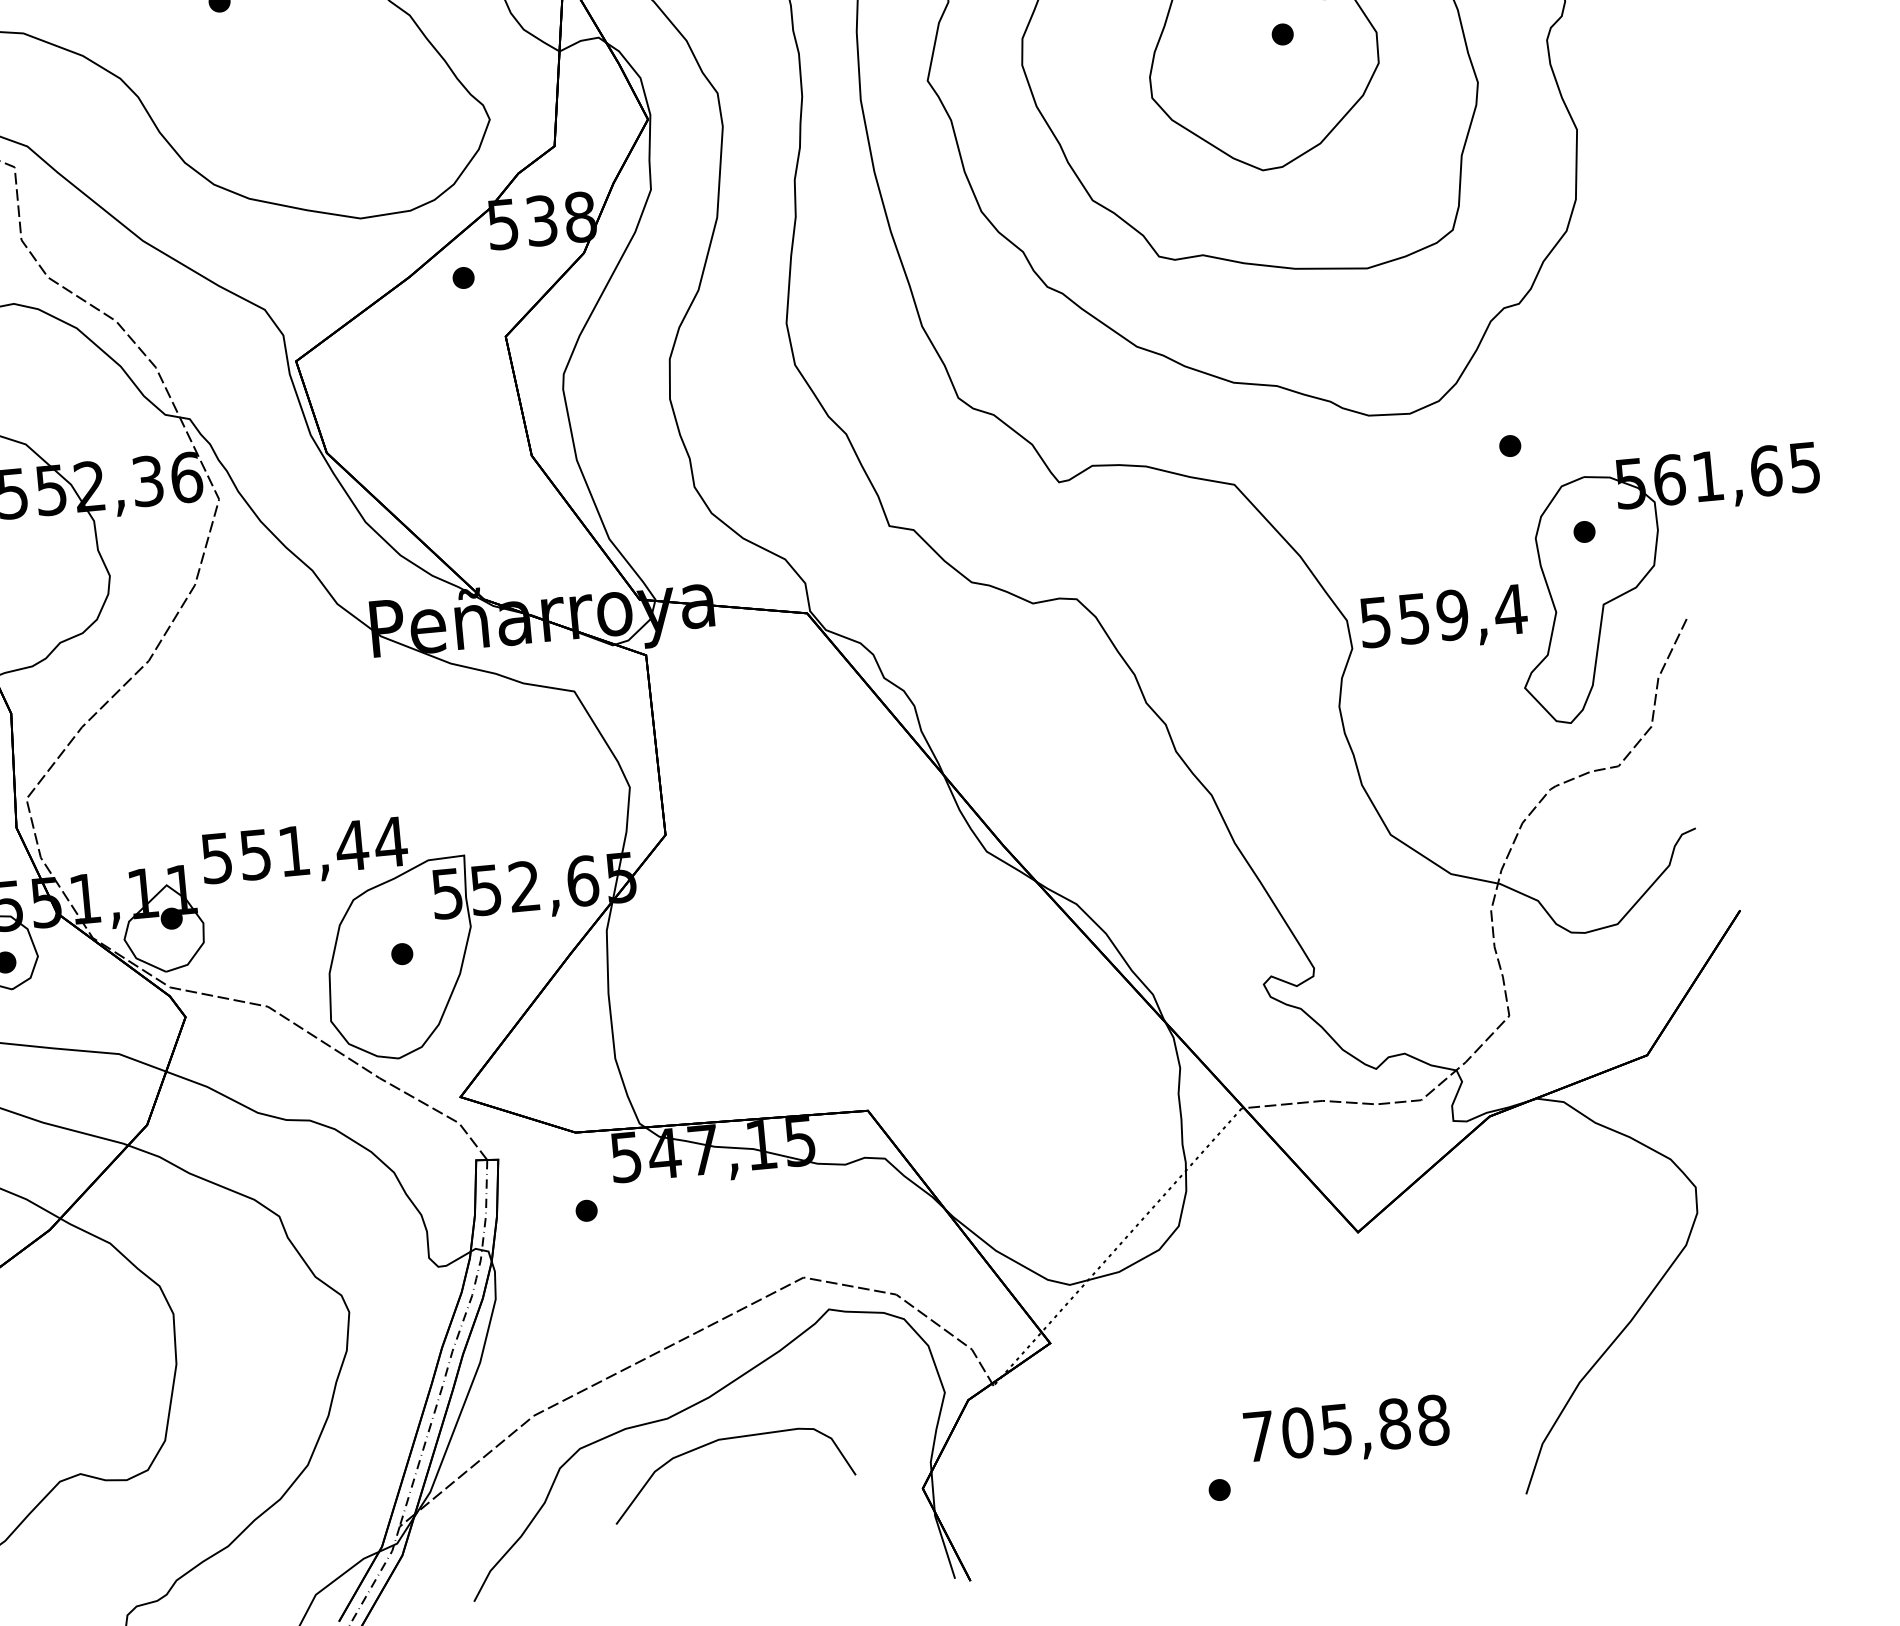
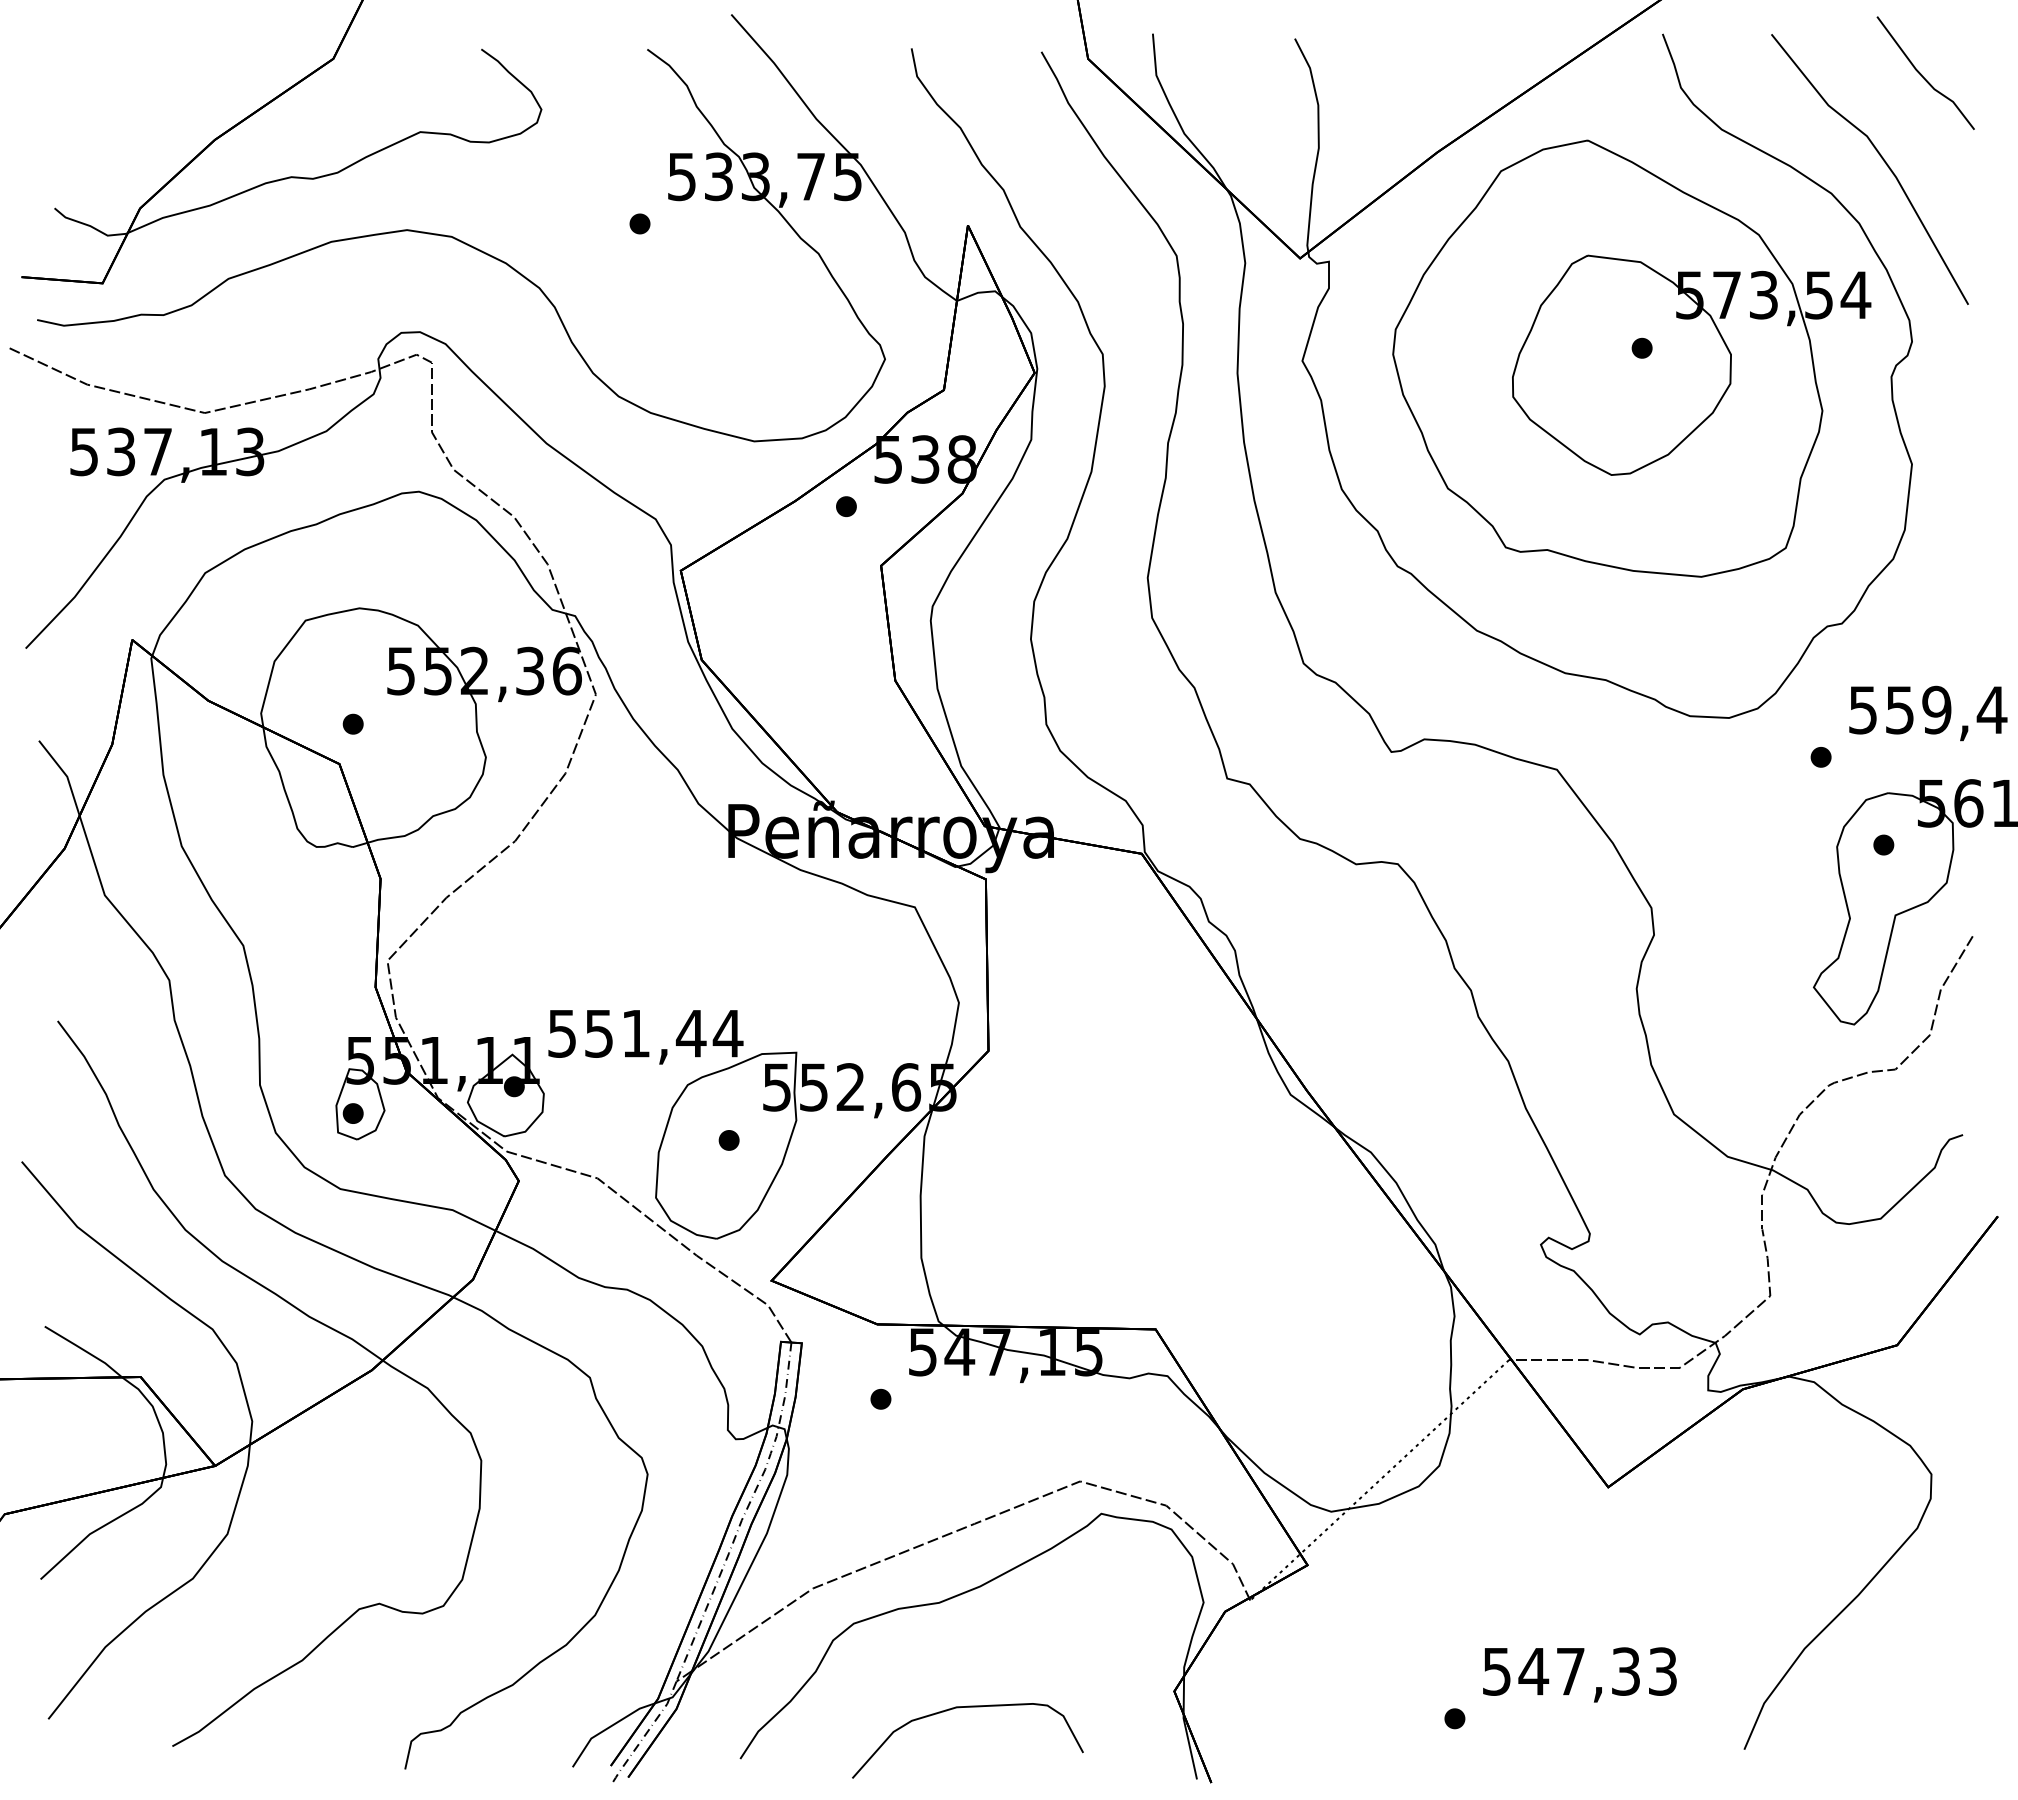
text: (1444, 619) -> (1928, 713), moved
text: (1346, 1428) -> (1580, 1671), 705,88 -> 547,33
curve: (721, 1440) -> (959, 1708), moved

